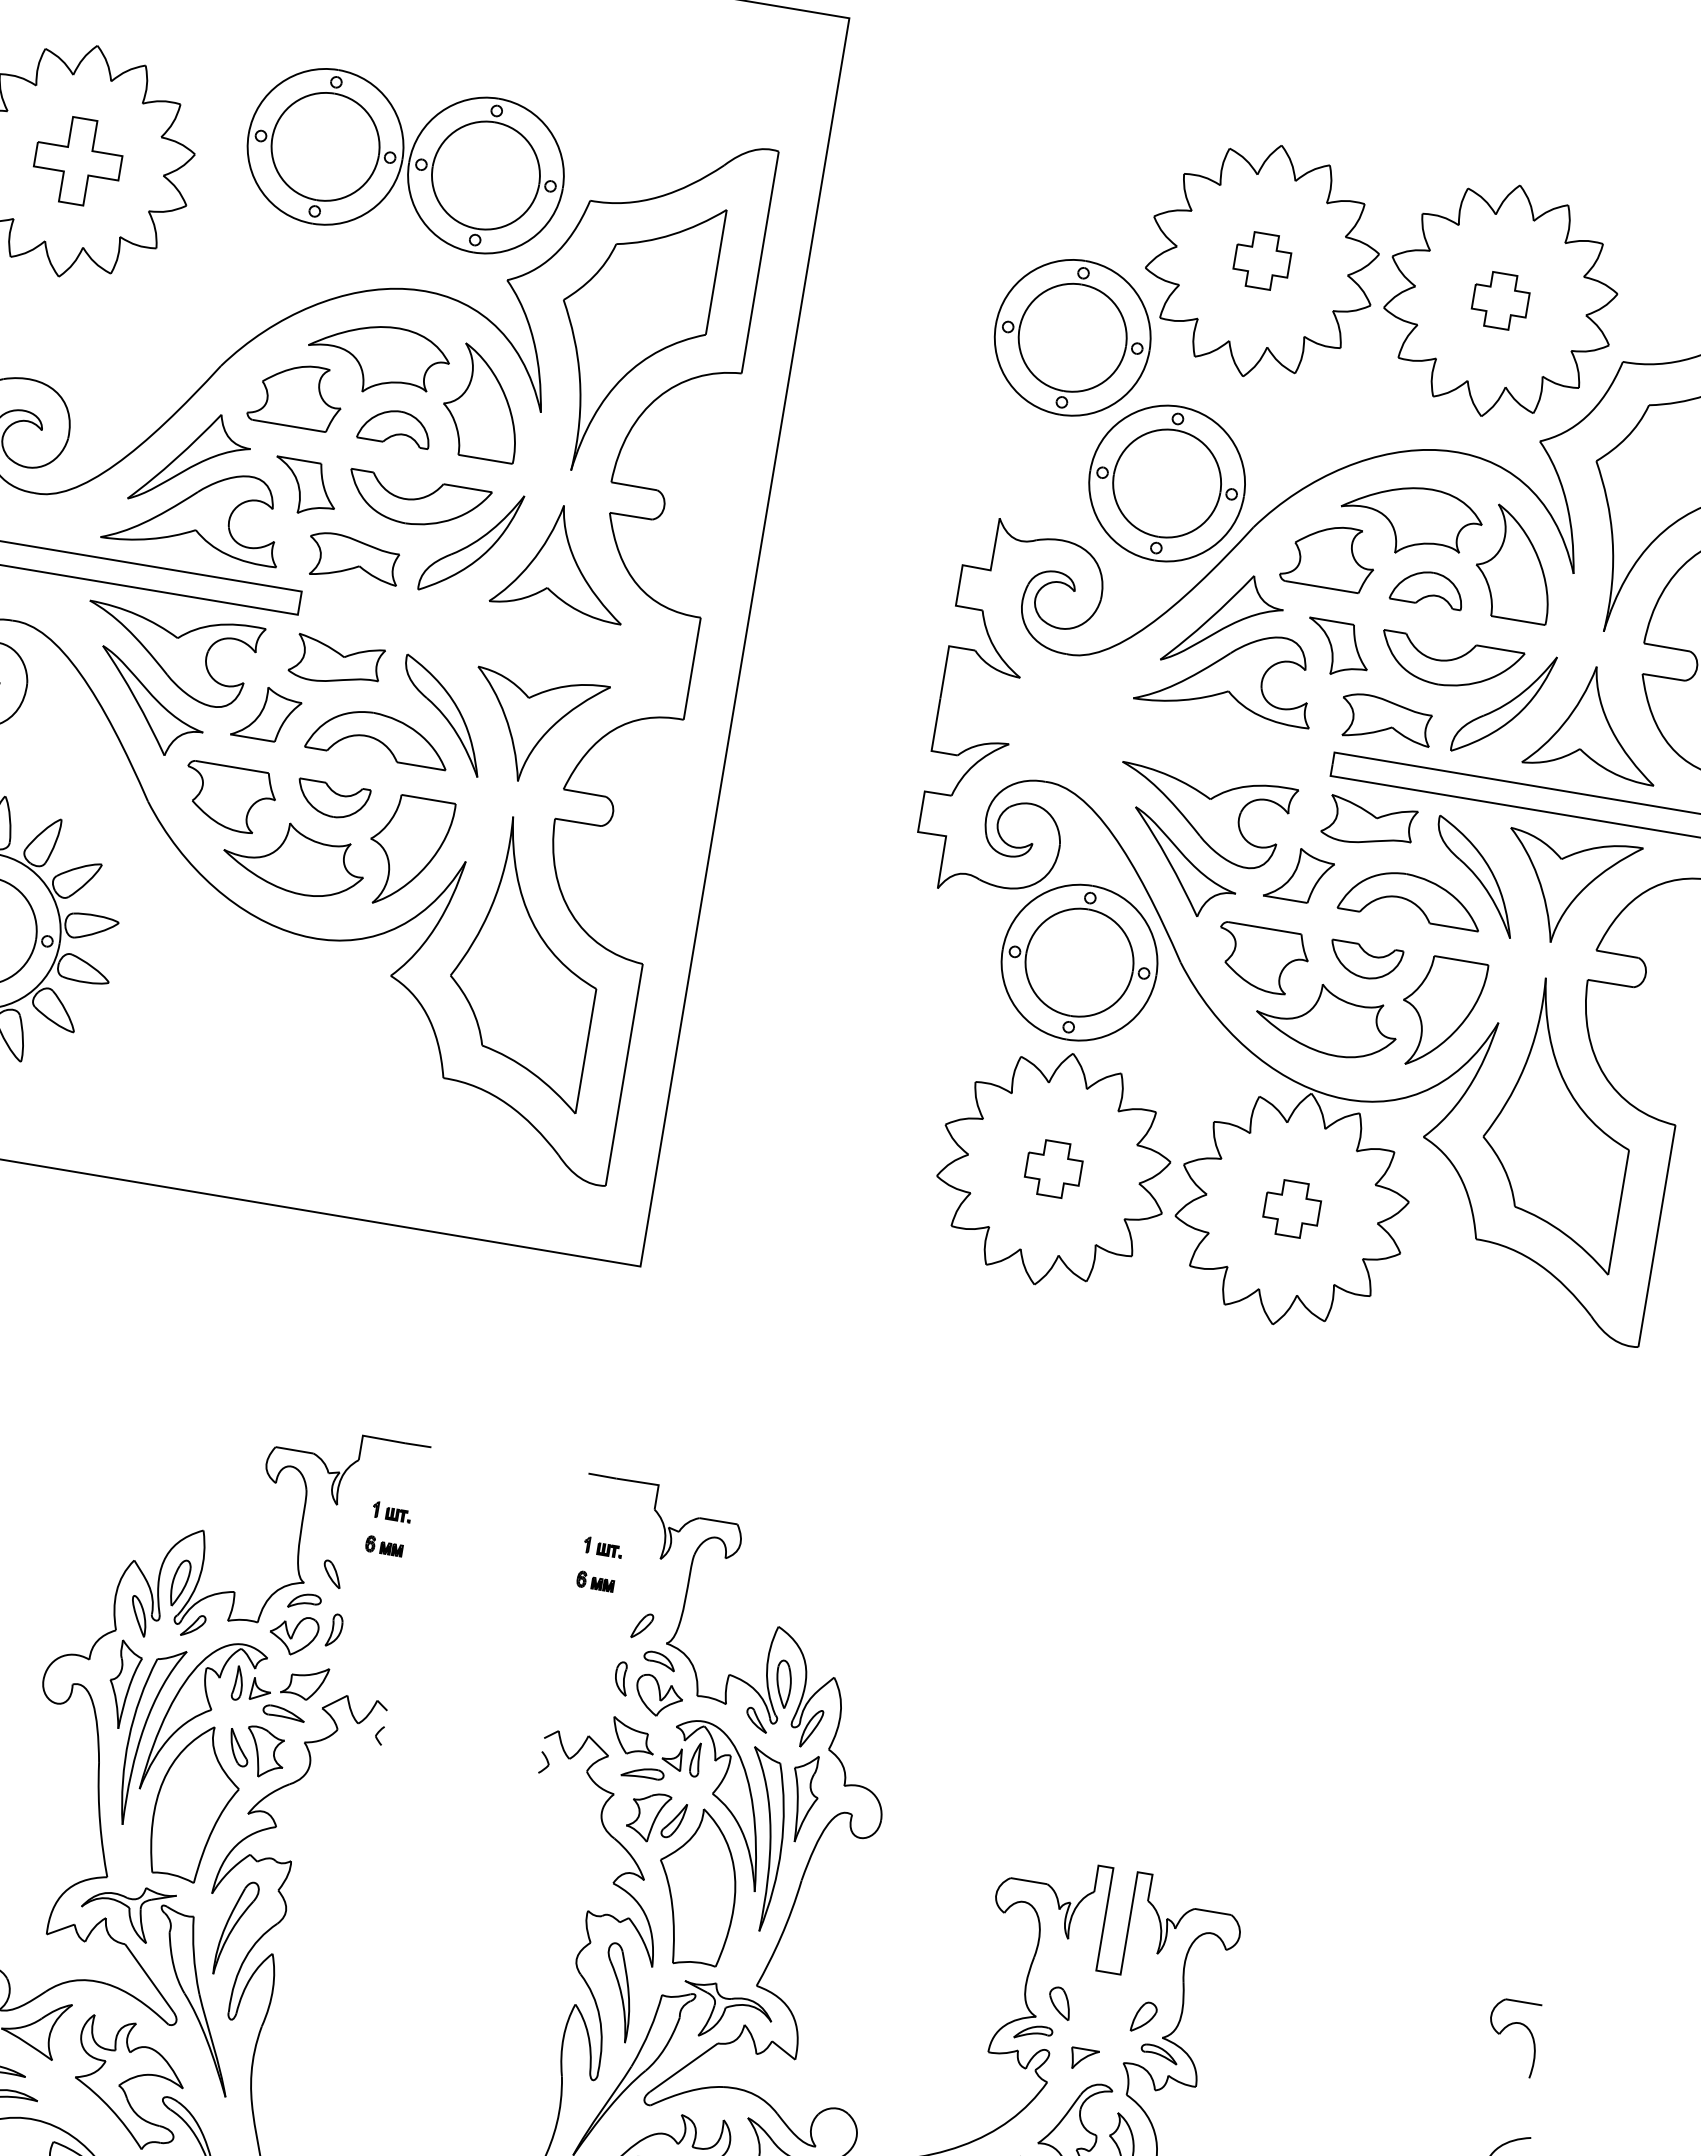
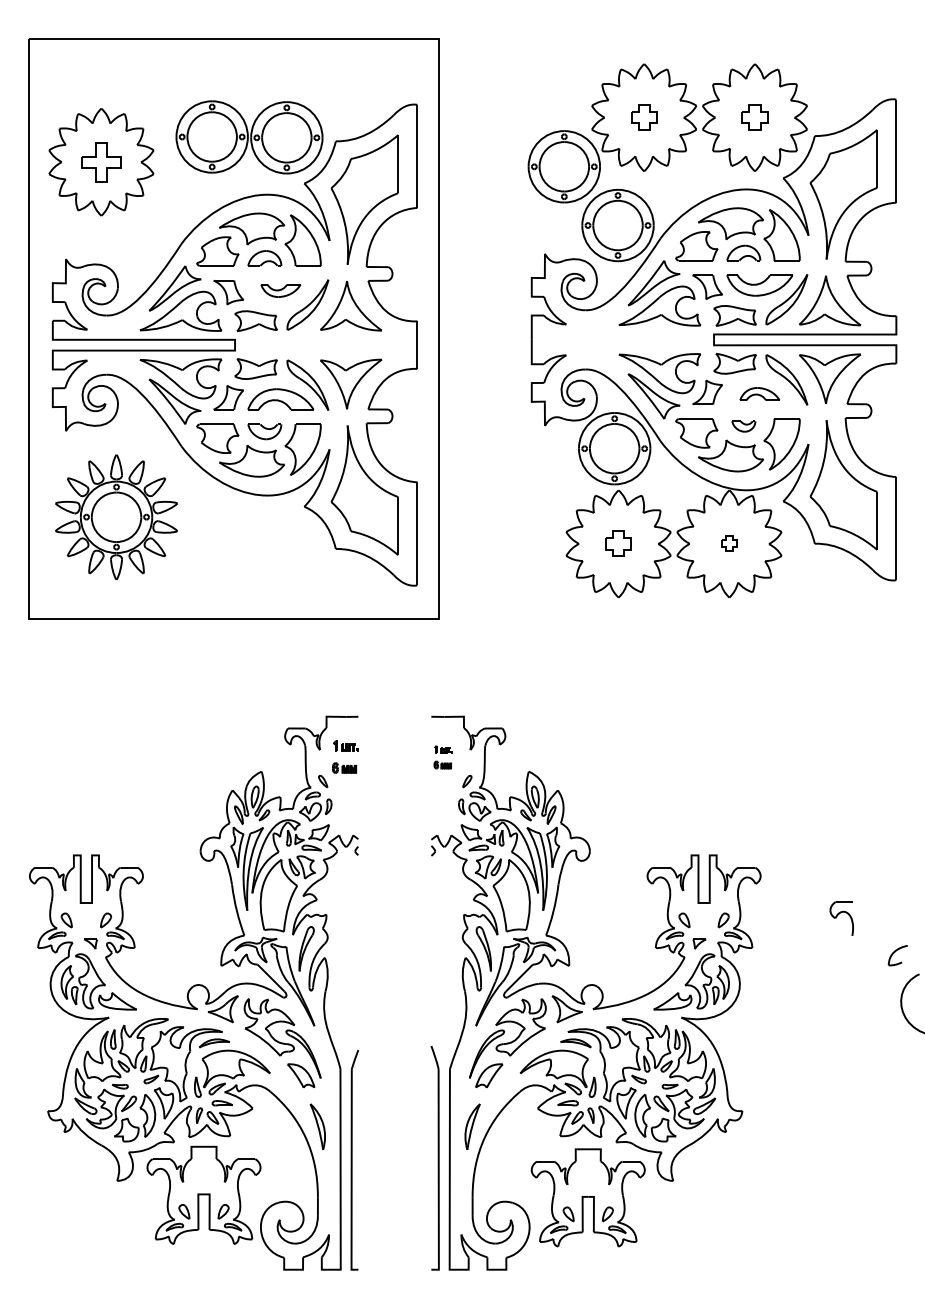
part: (417, 501) -> (280, 290), size x0.6
part: (1411, 896) -> (759, 393), size x0.6
part: (1364, 961) -> (743, 426), size x0.7
part: (1292, 1208) -> (729, 543), size x0.6
part: (386, 1529) -> (344, 757), size x1.4
part: (1512, 2036) -> (841, 918), moved

